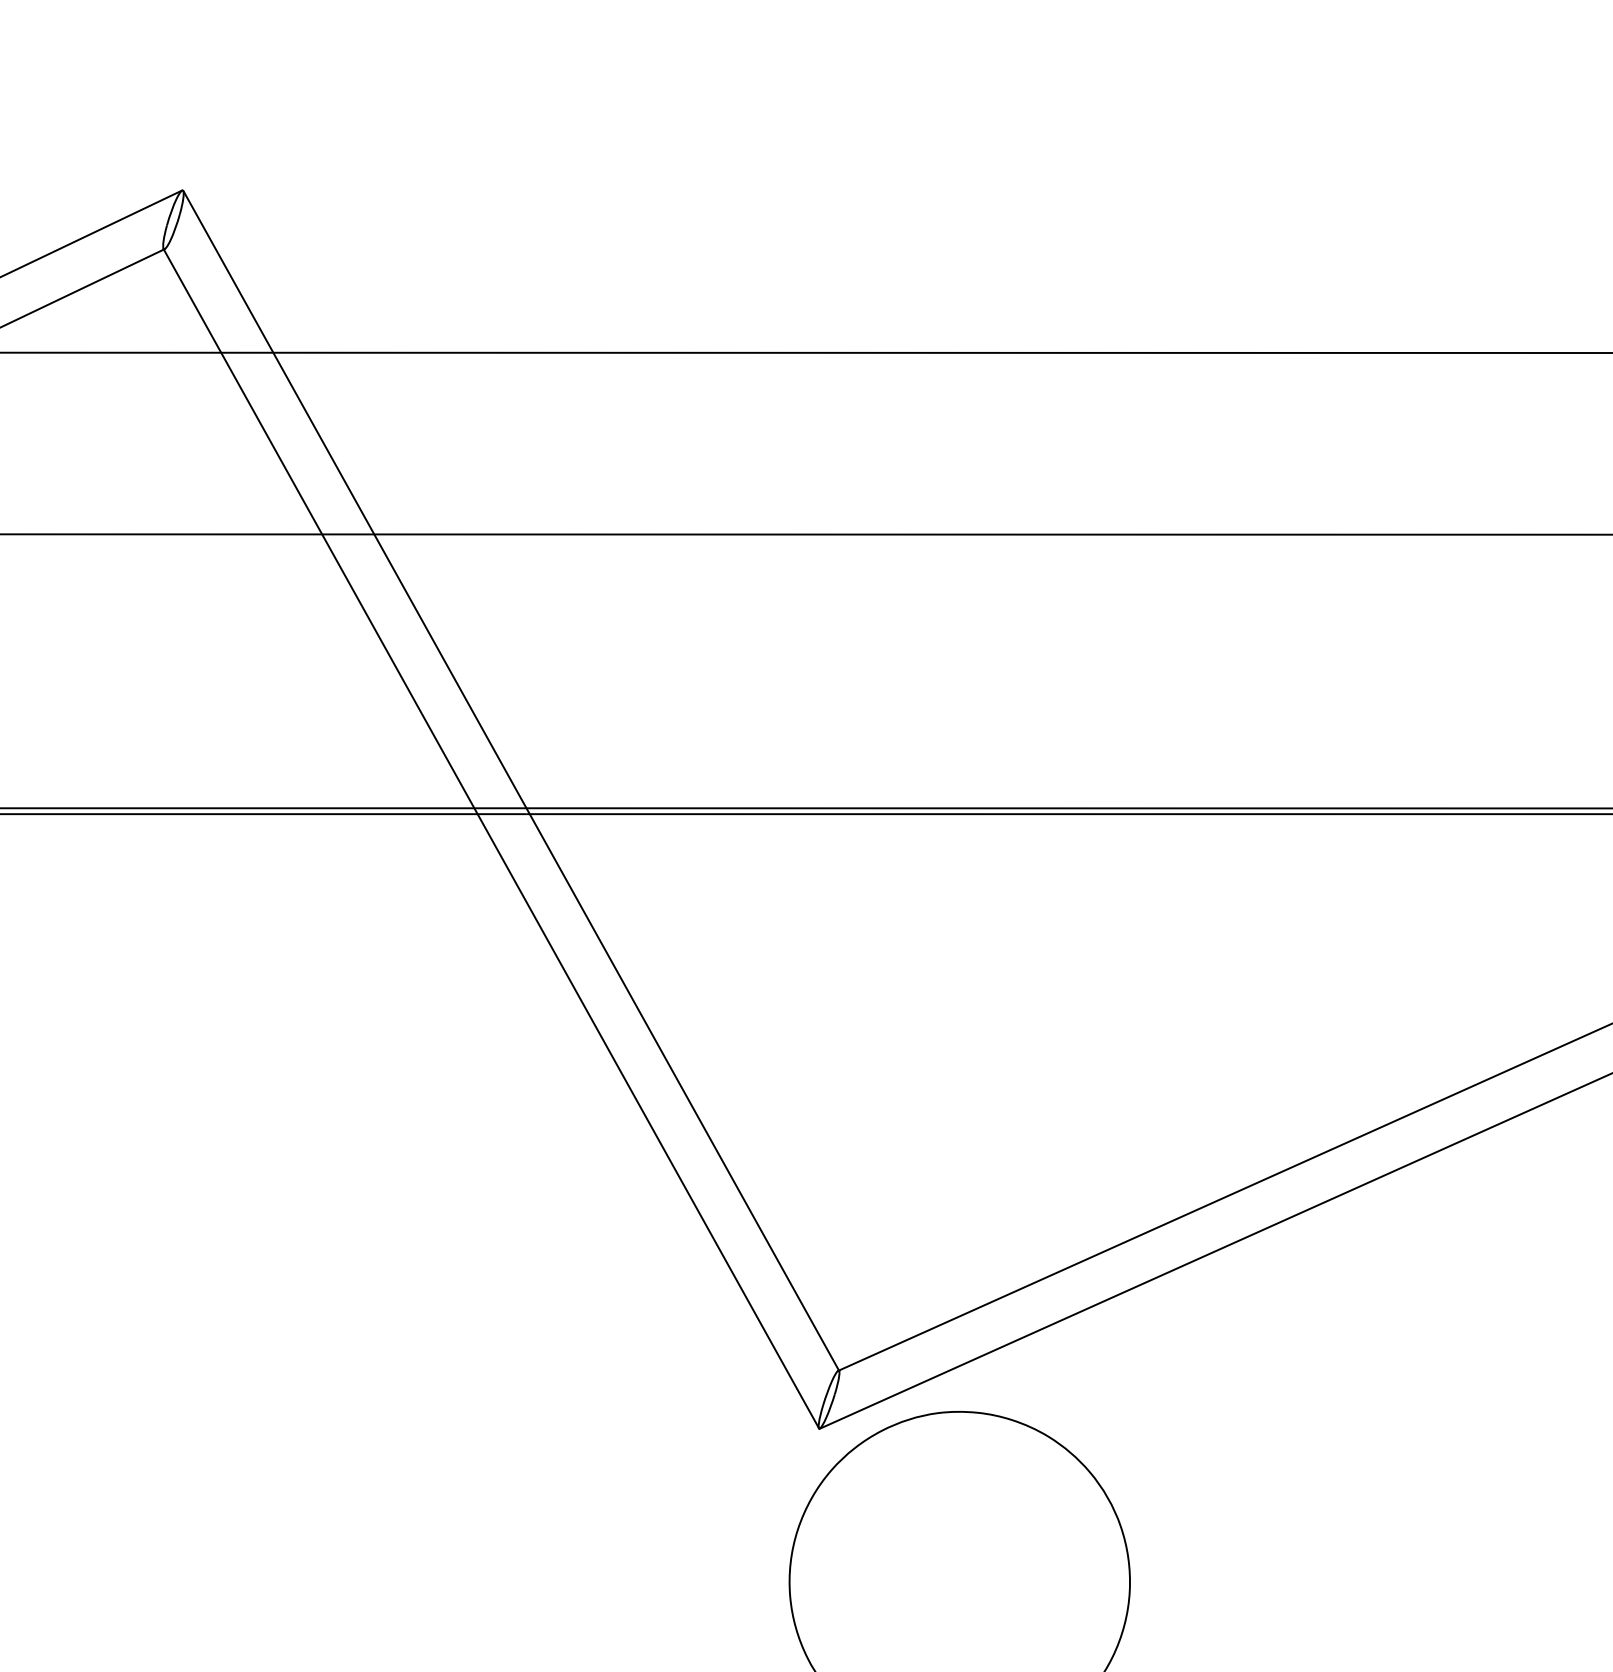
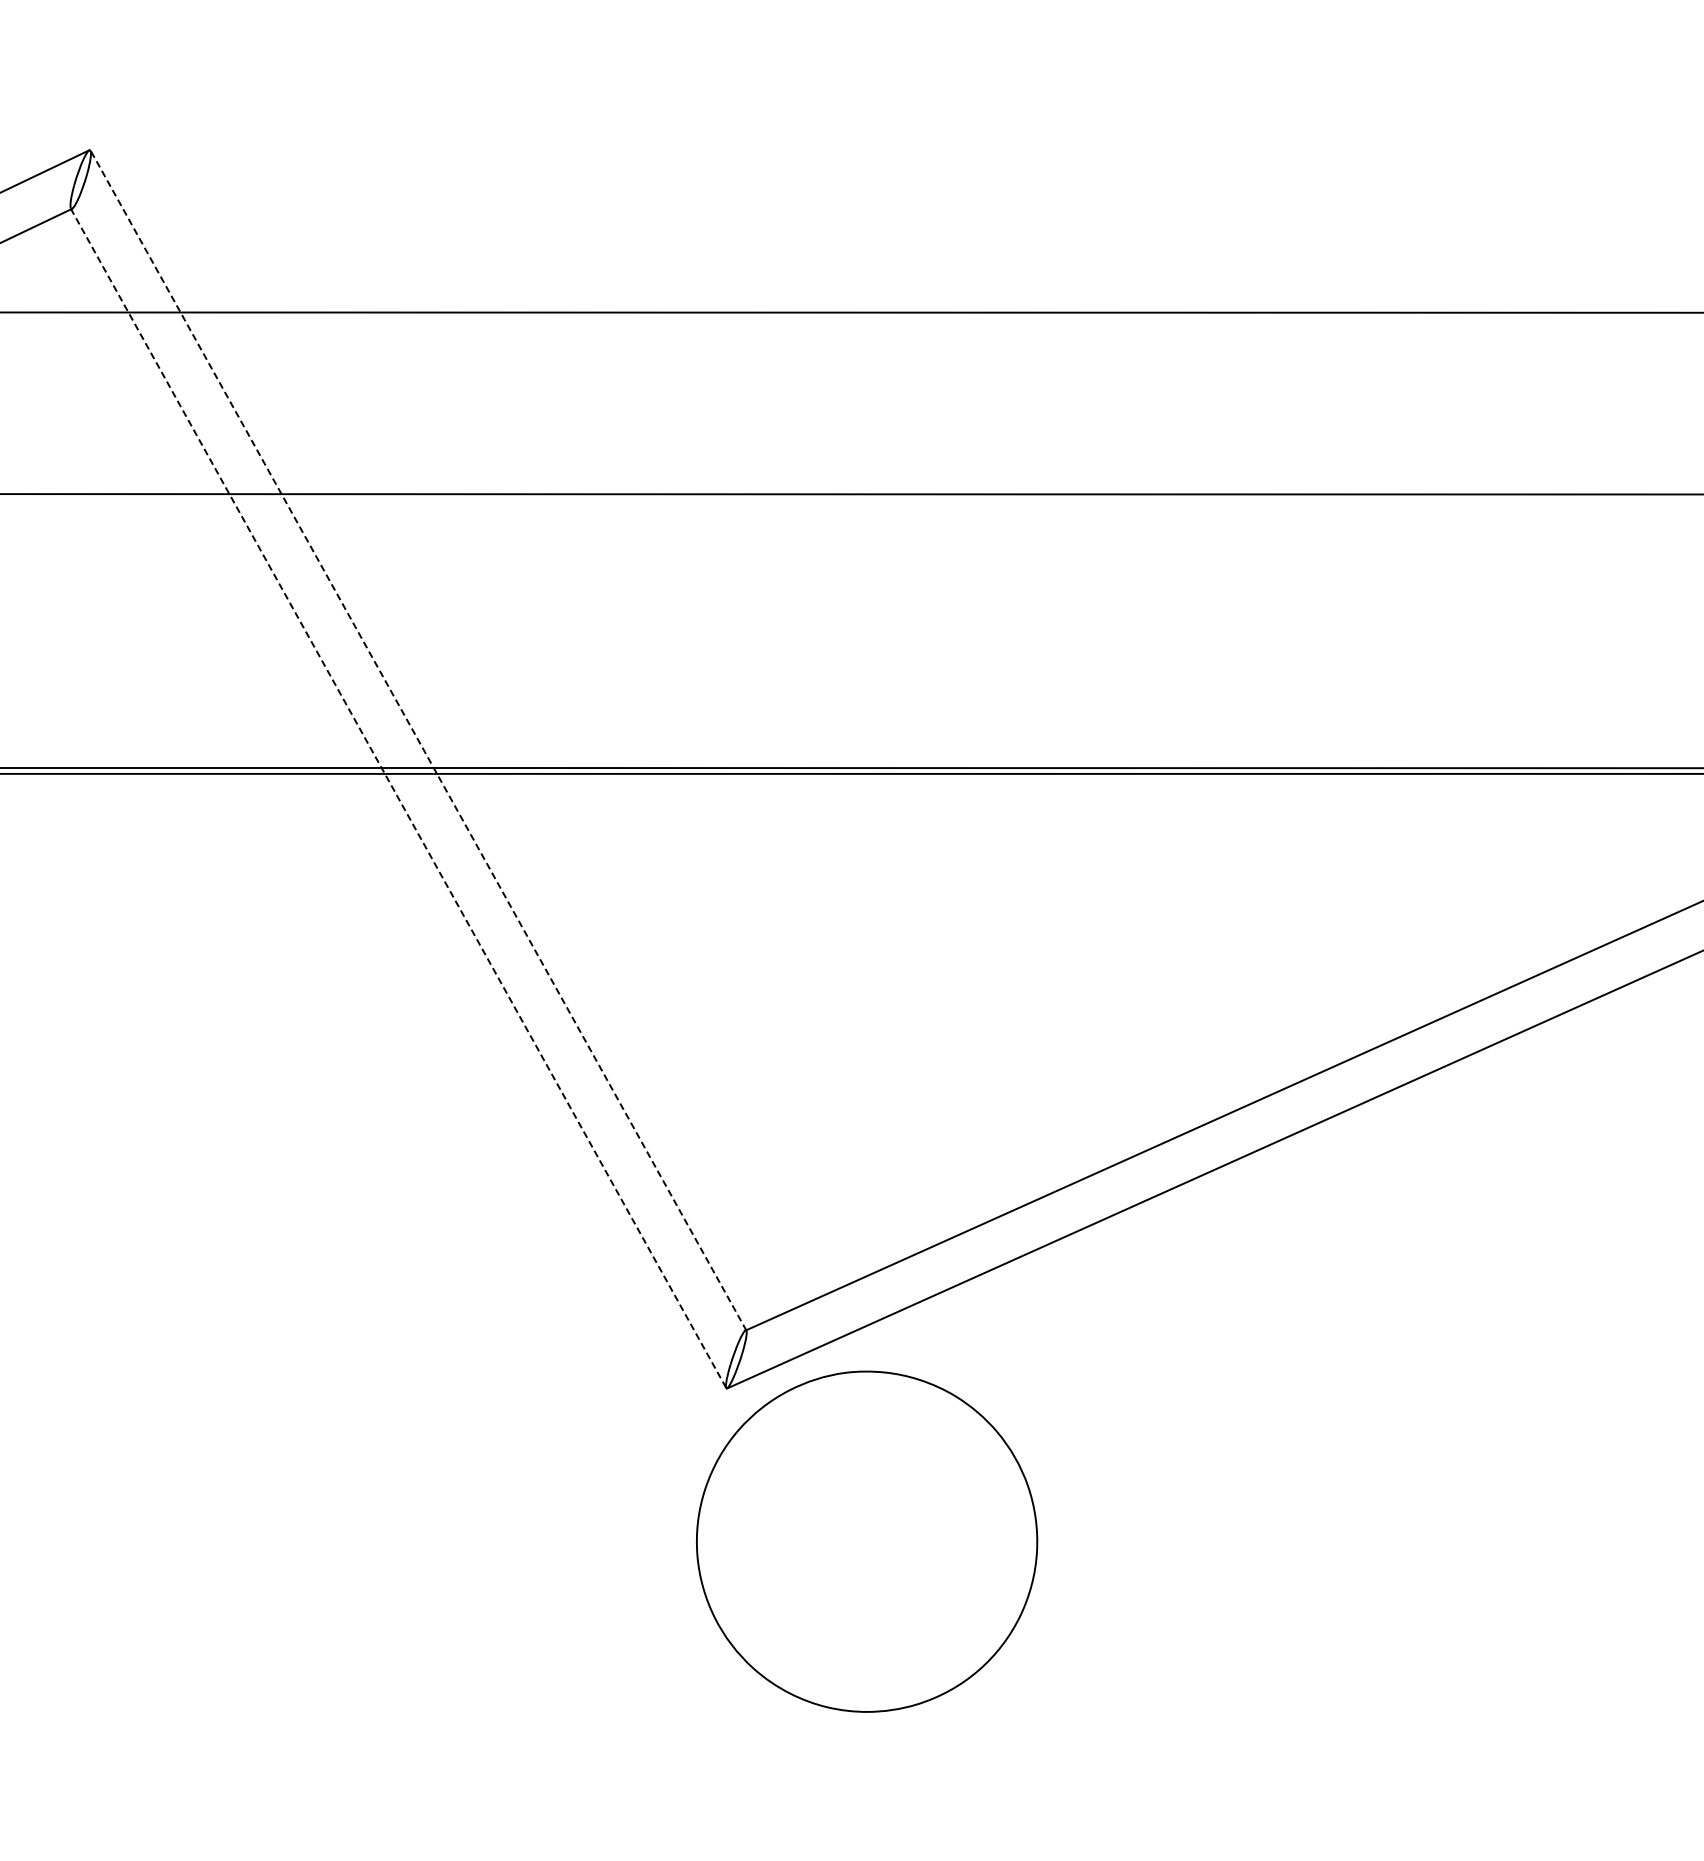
line: (511, 780) -> (418, 740), solid -> dashed
line: (491, 838) -> (398, 798), solid -> dashed

